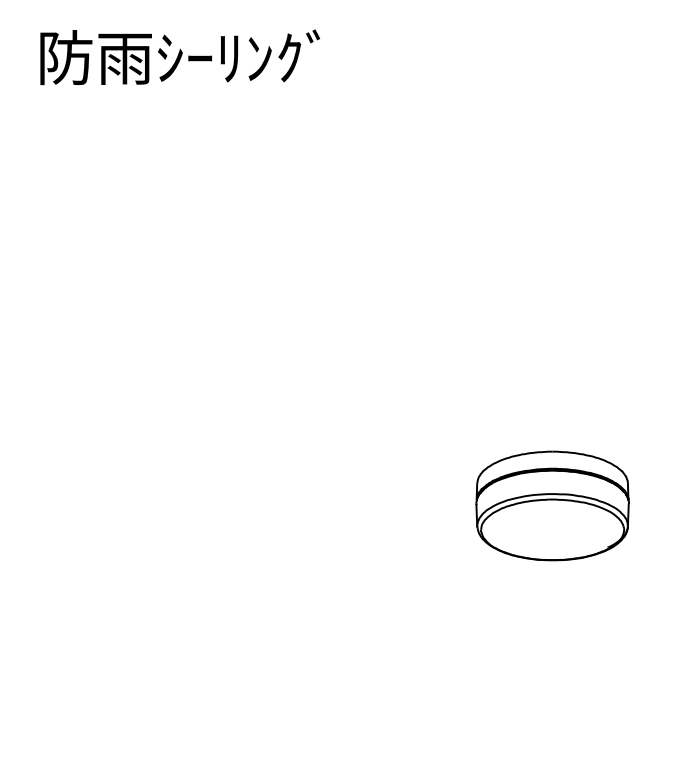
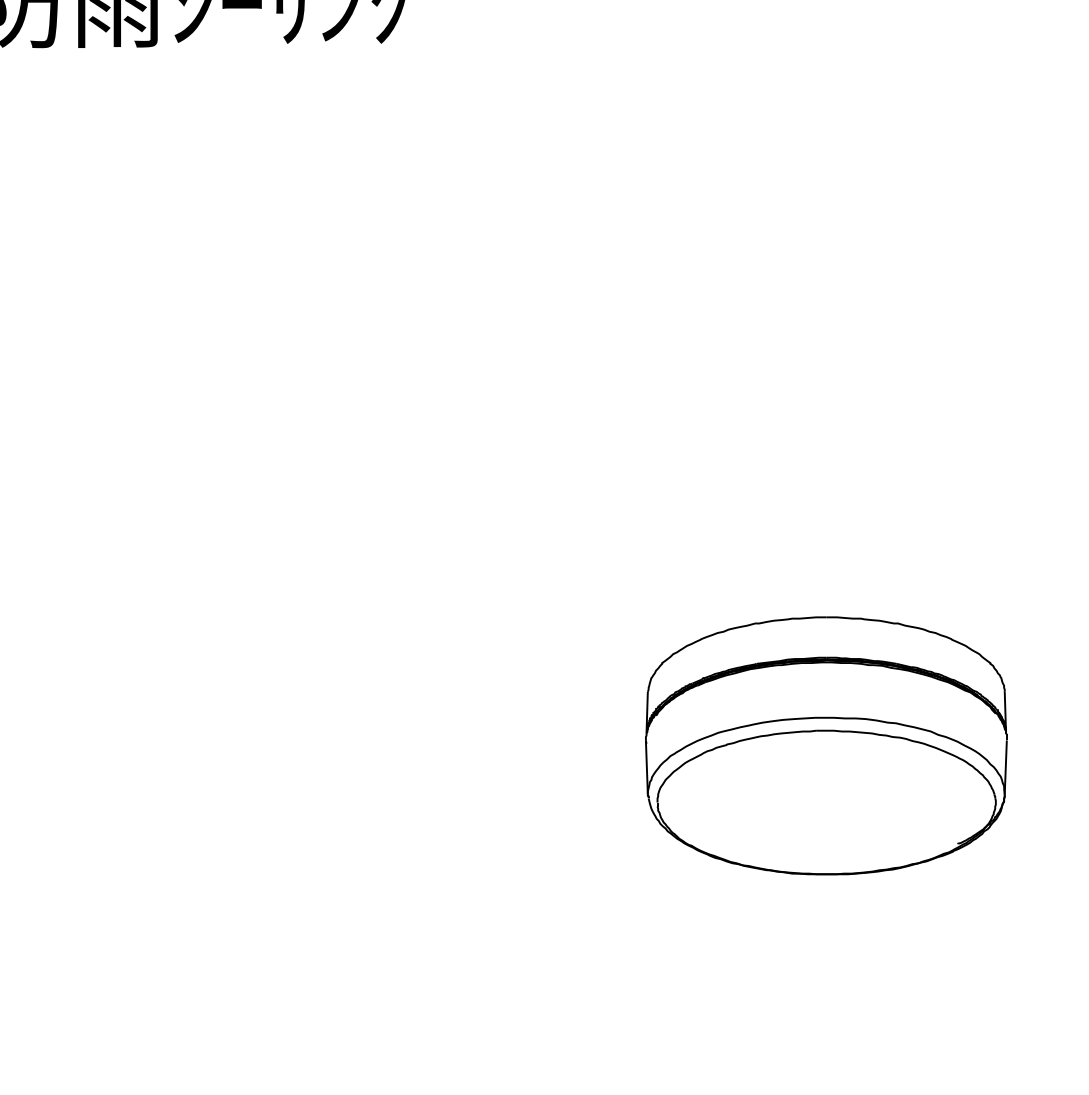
part: (552, 505) -> (826, 745), size x1.43

